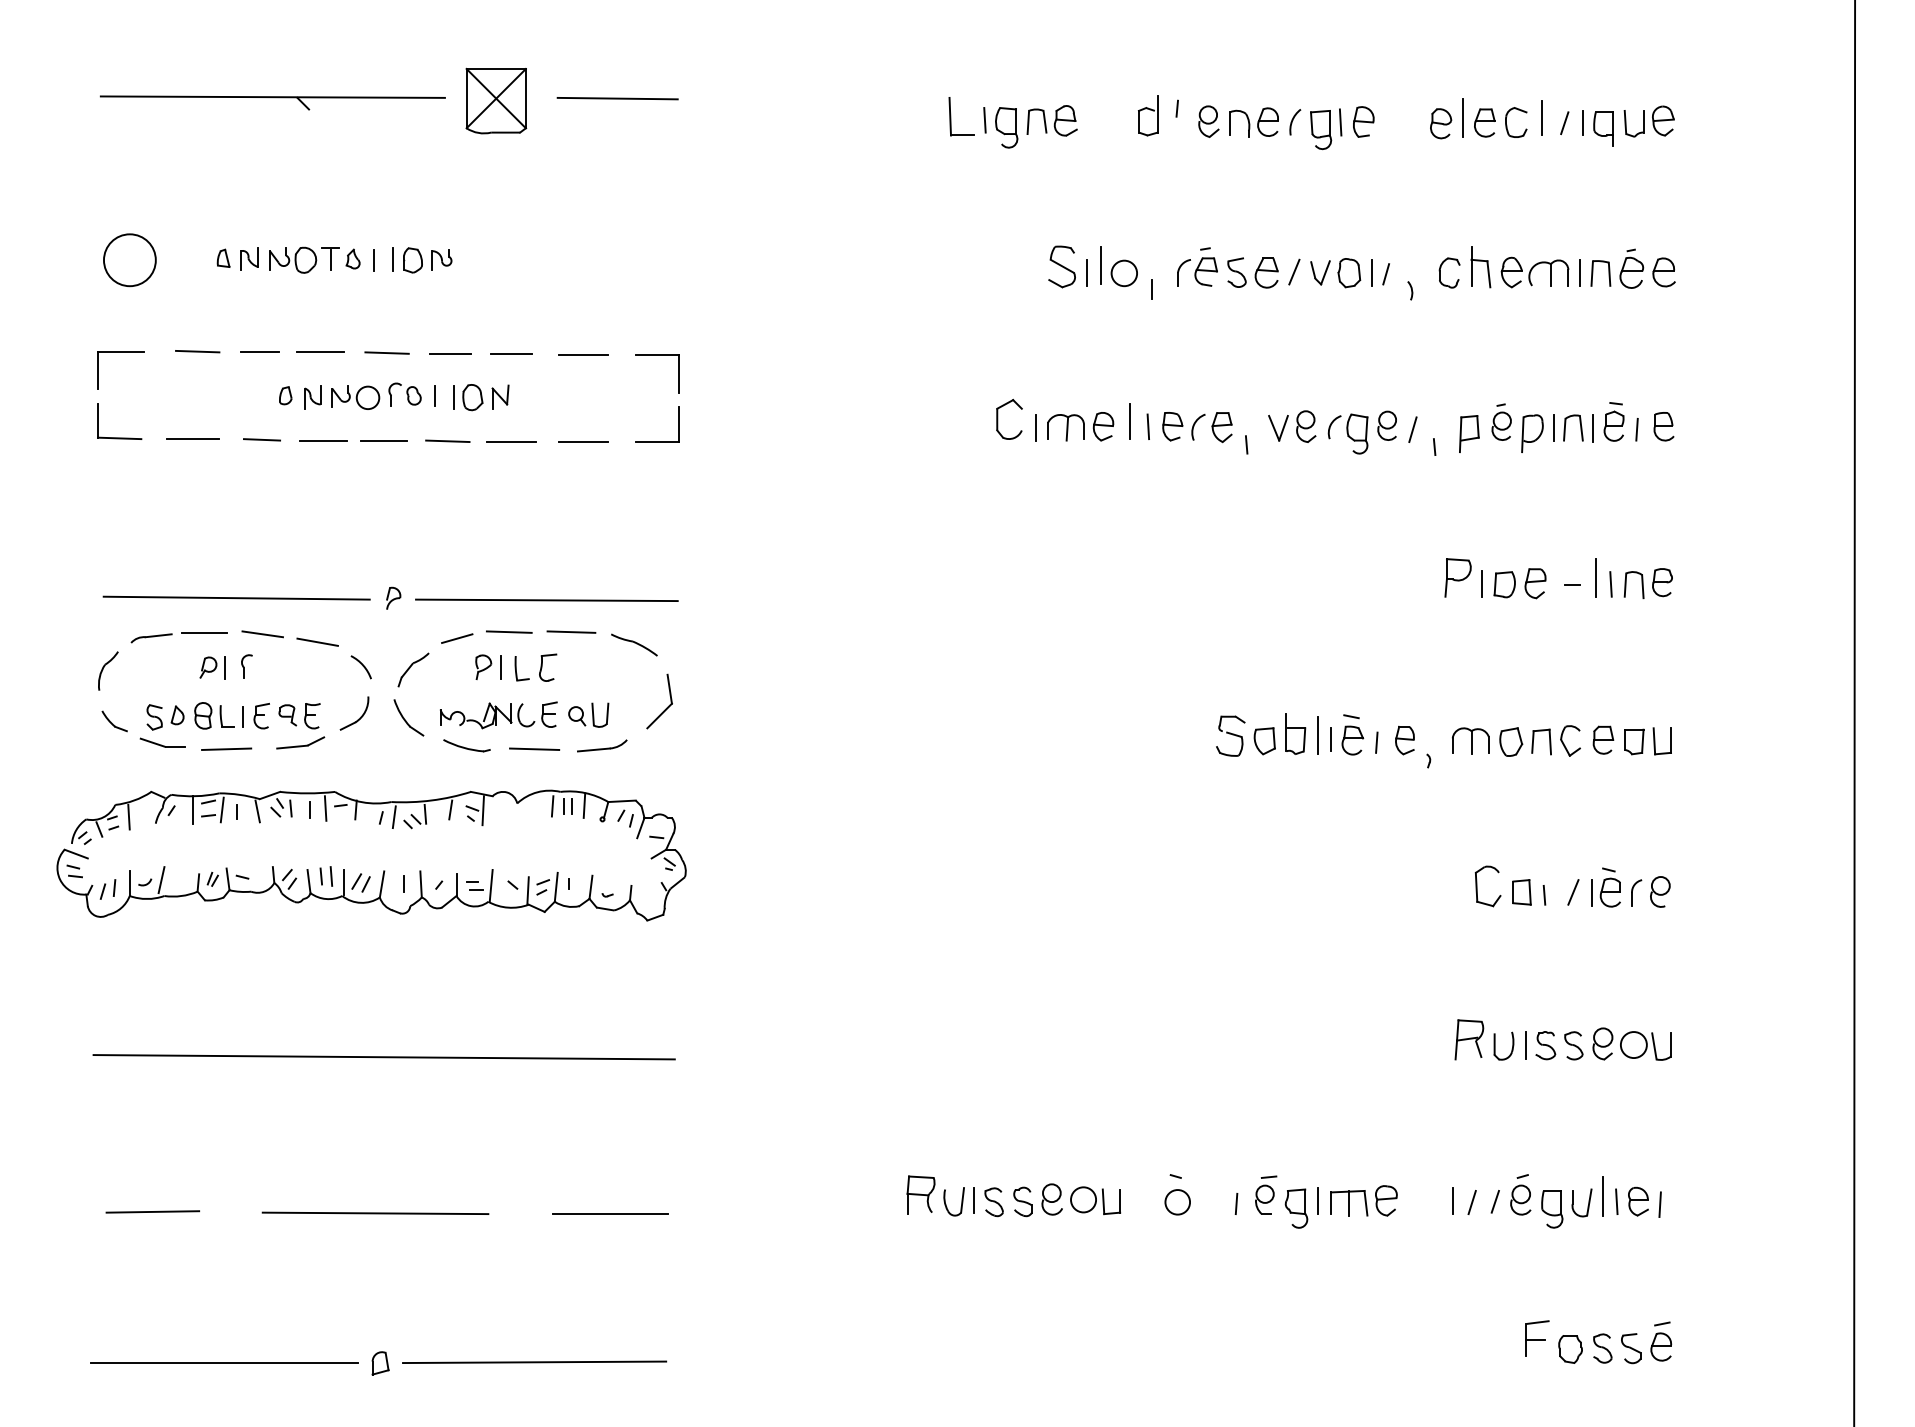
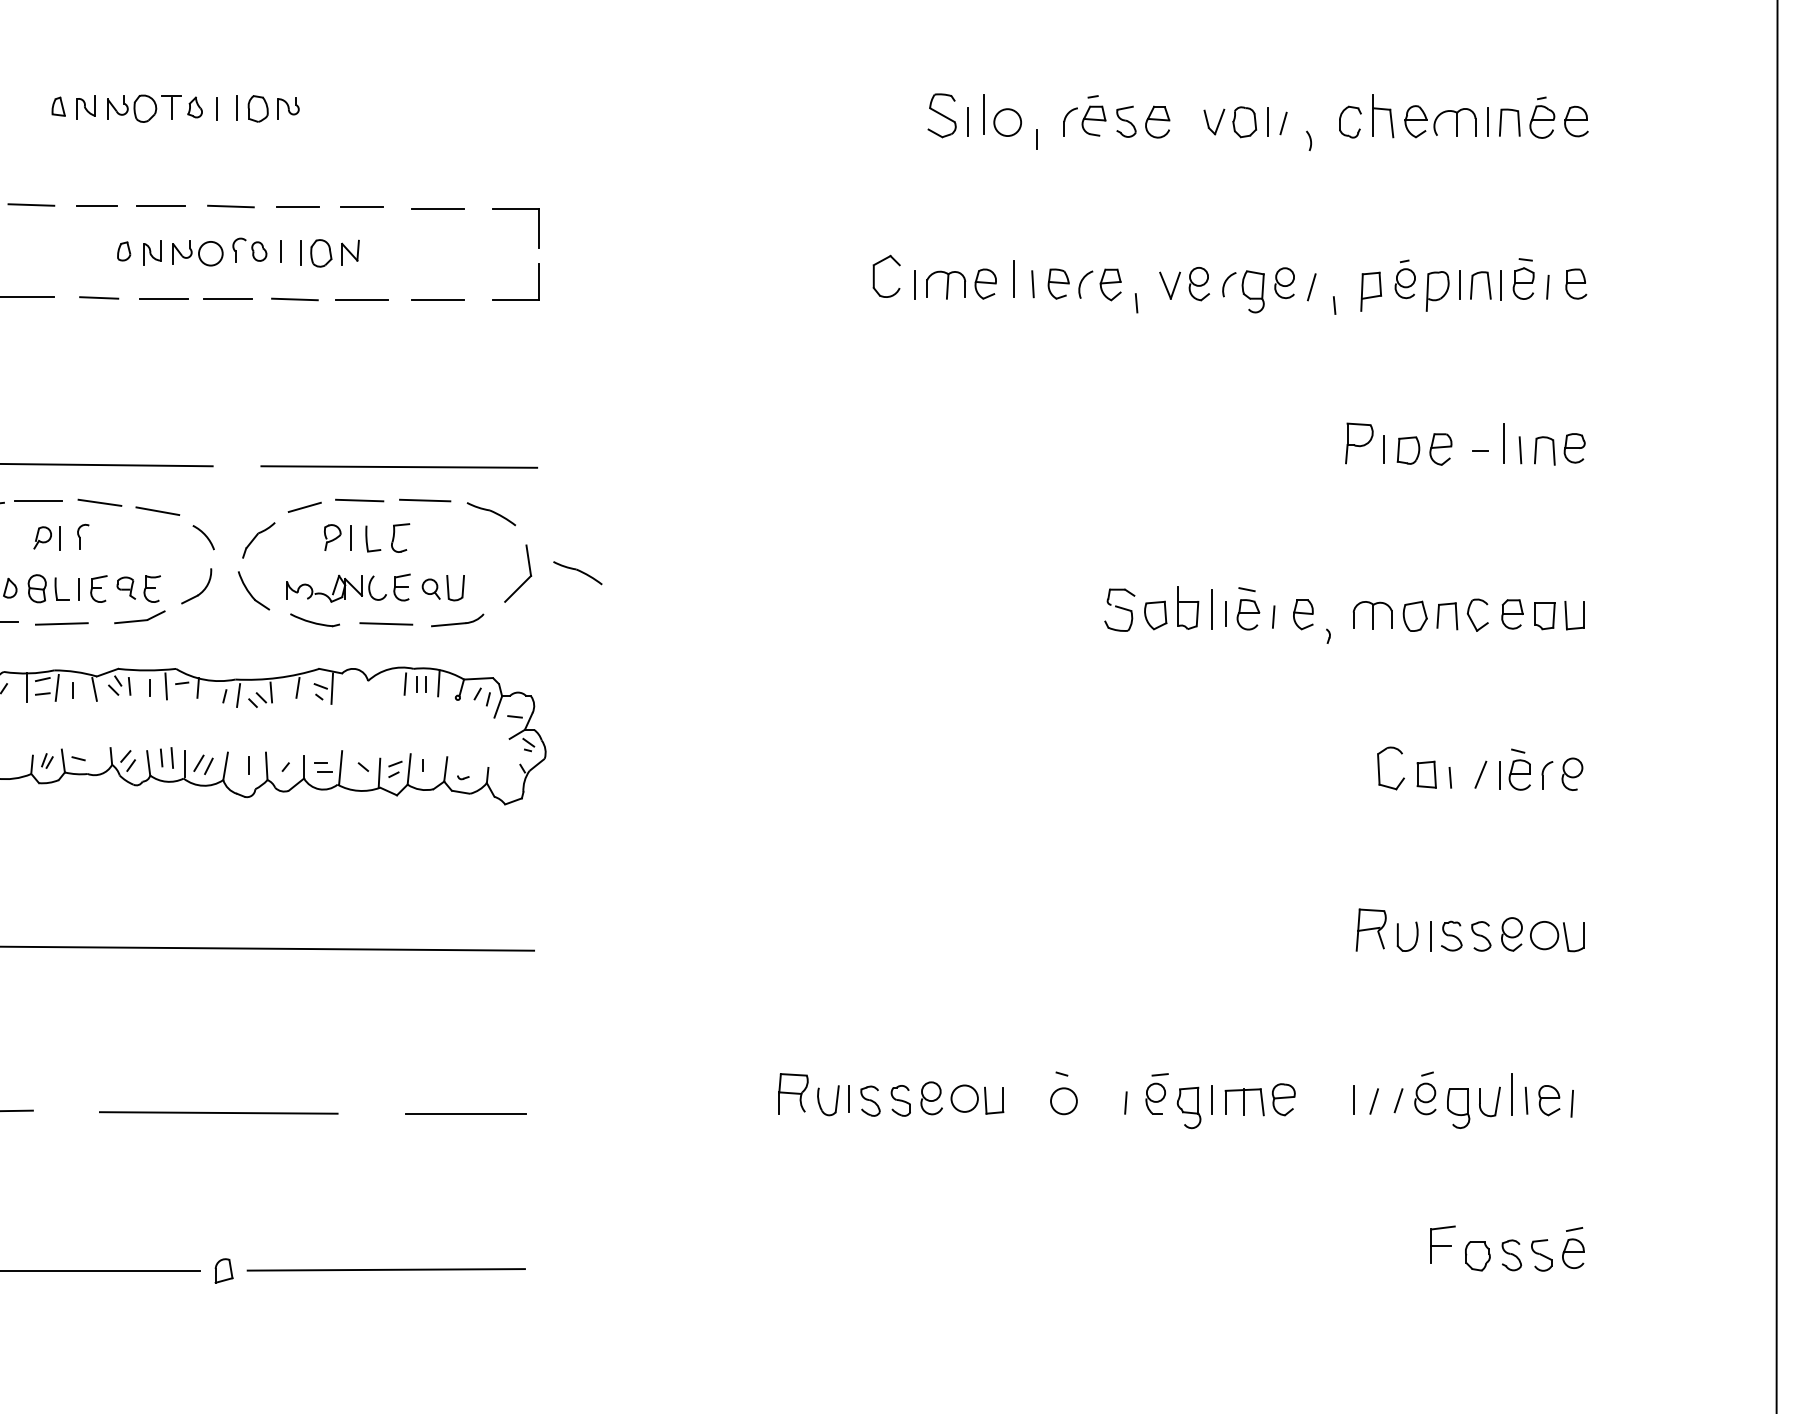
line: (1294, 271) -> (1186, 120), removed
part: (393, 597) -> (237, 464), removed
part: (716, 700) -> (577, 572), added

